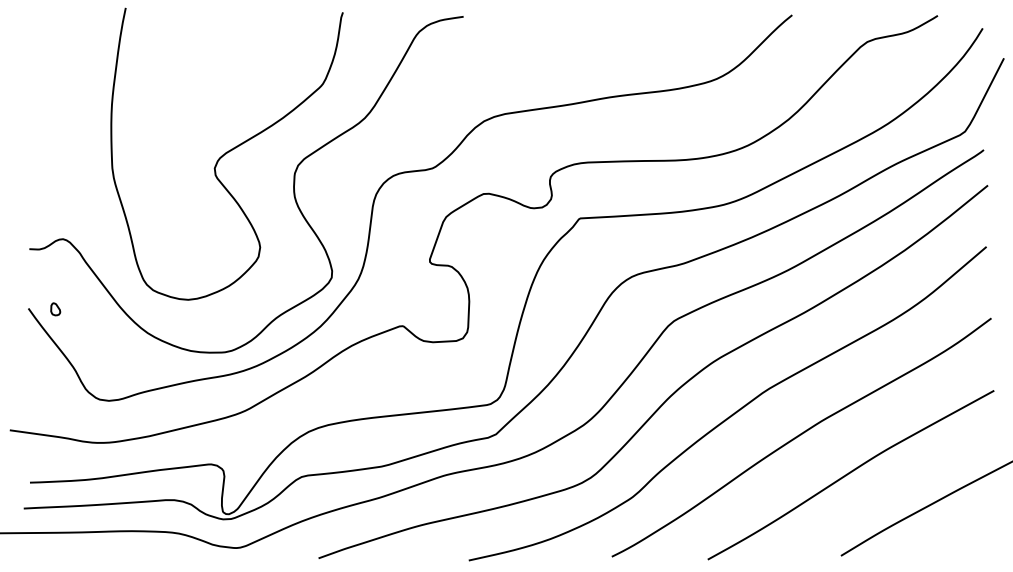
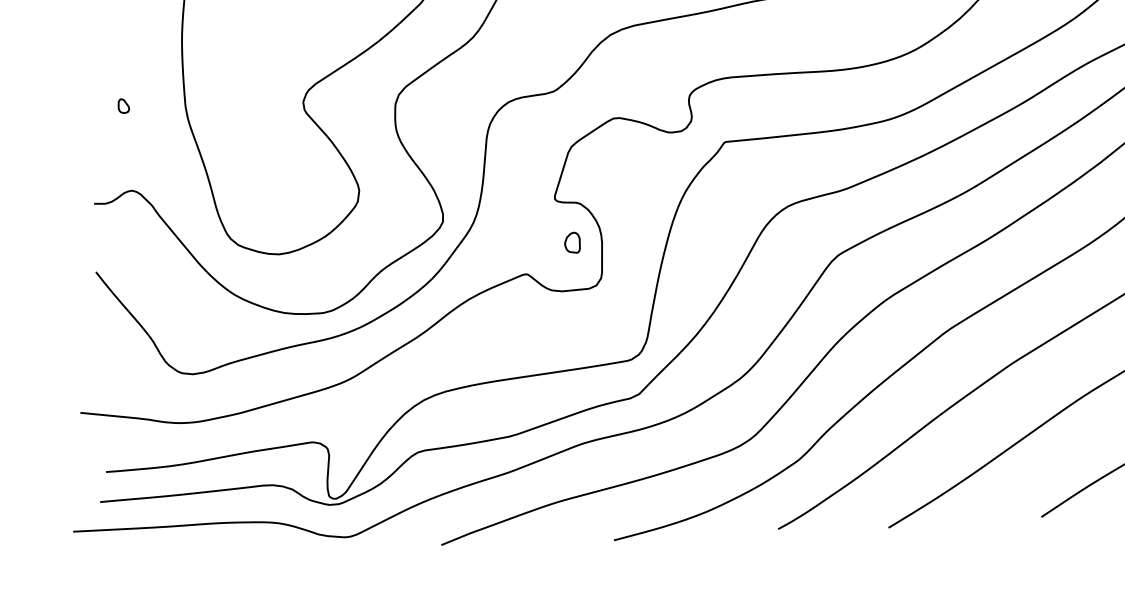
part: (443, 300) -> (572, 242), added
part: (55, 309) -> (123, 106), moved

